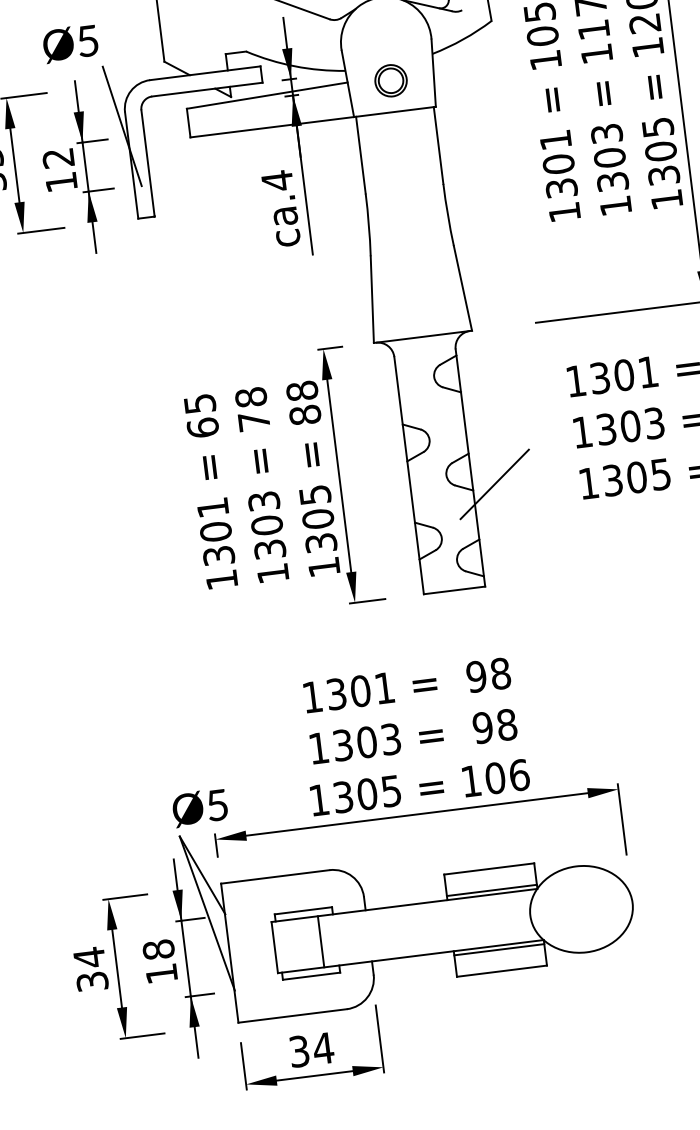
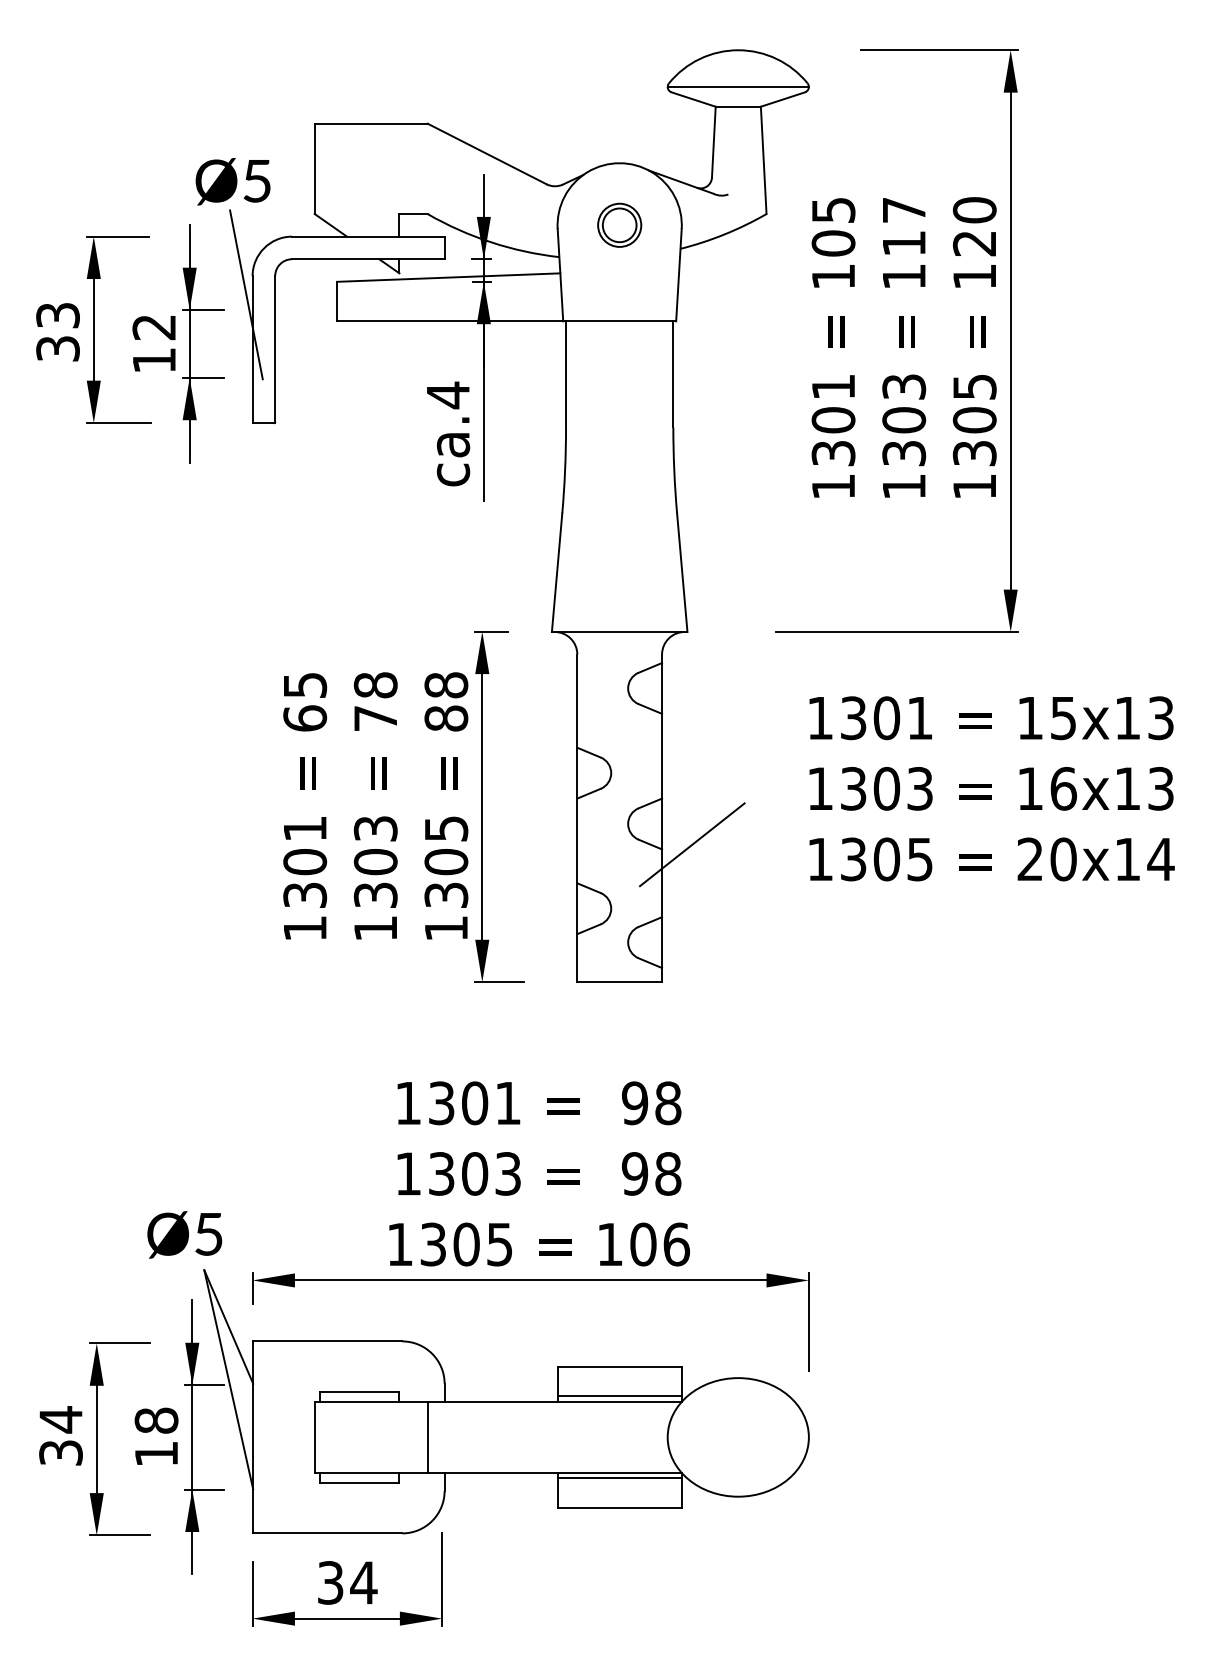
text: (70, 43) -> (232, 181), moved
part: (390, 80) -> (619, 224), moved
text: (199, 807) -> (184, 1234), moved
line: (320, 941) -> (427, 1437), moved

